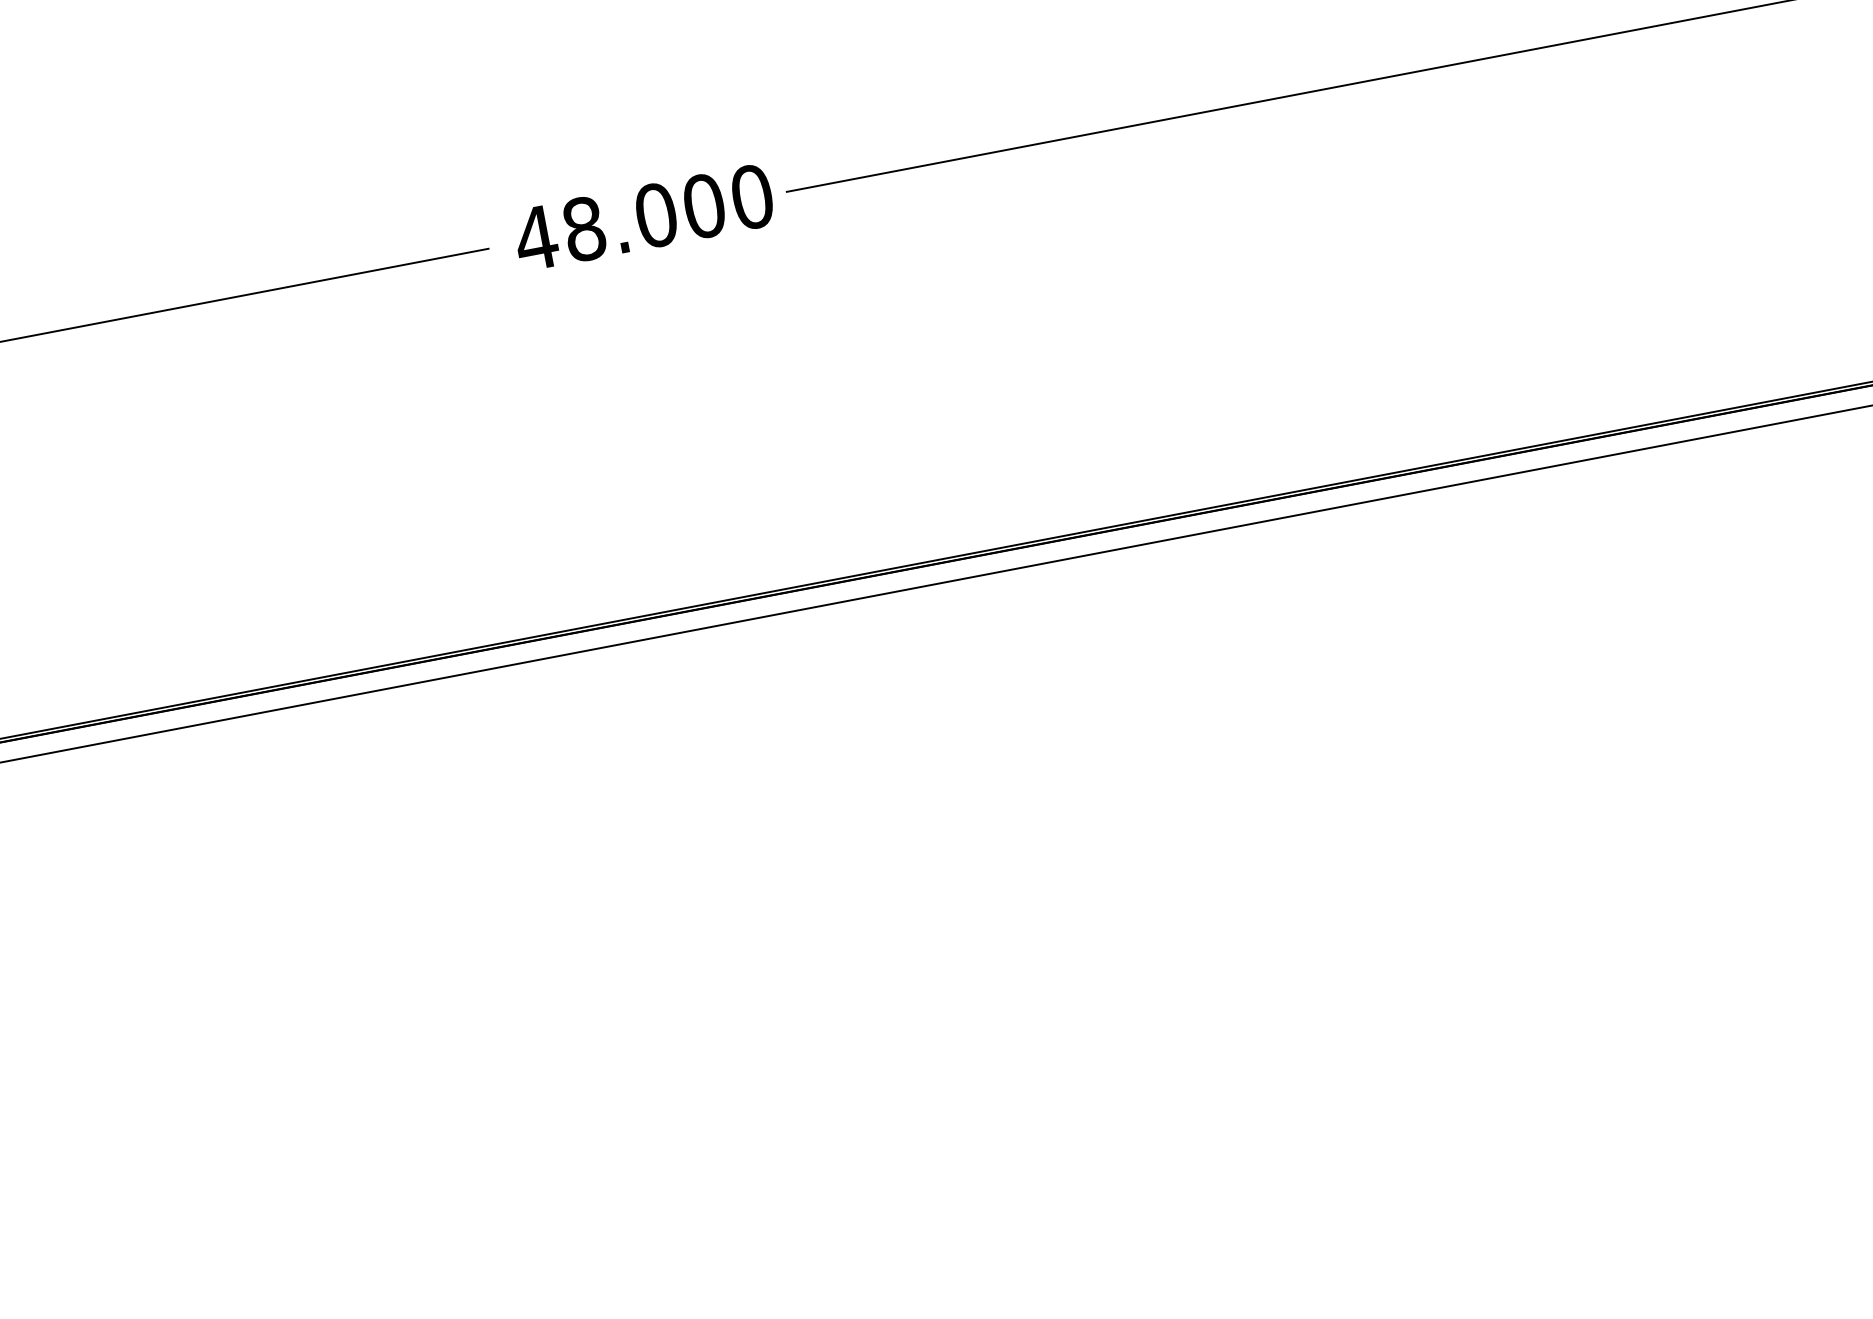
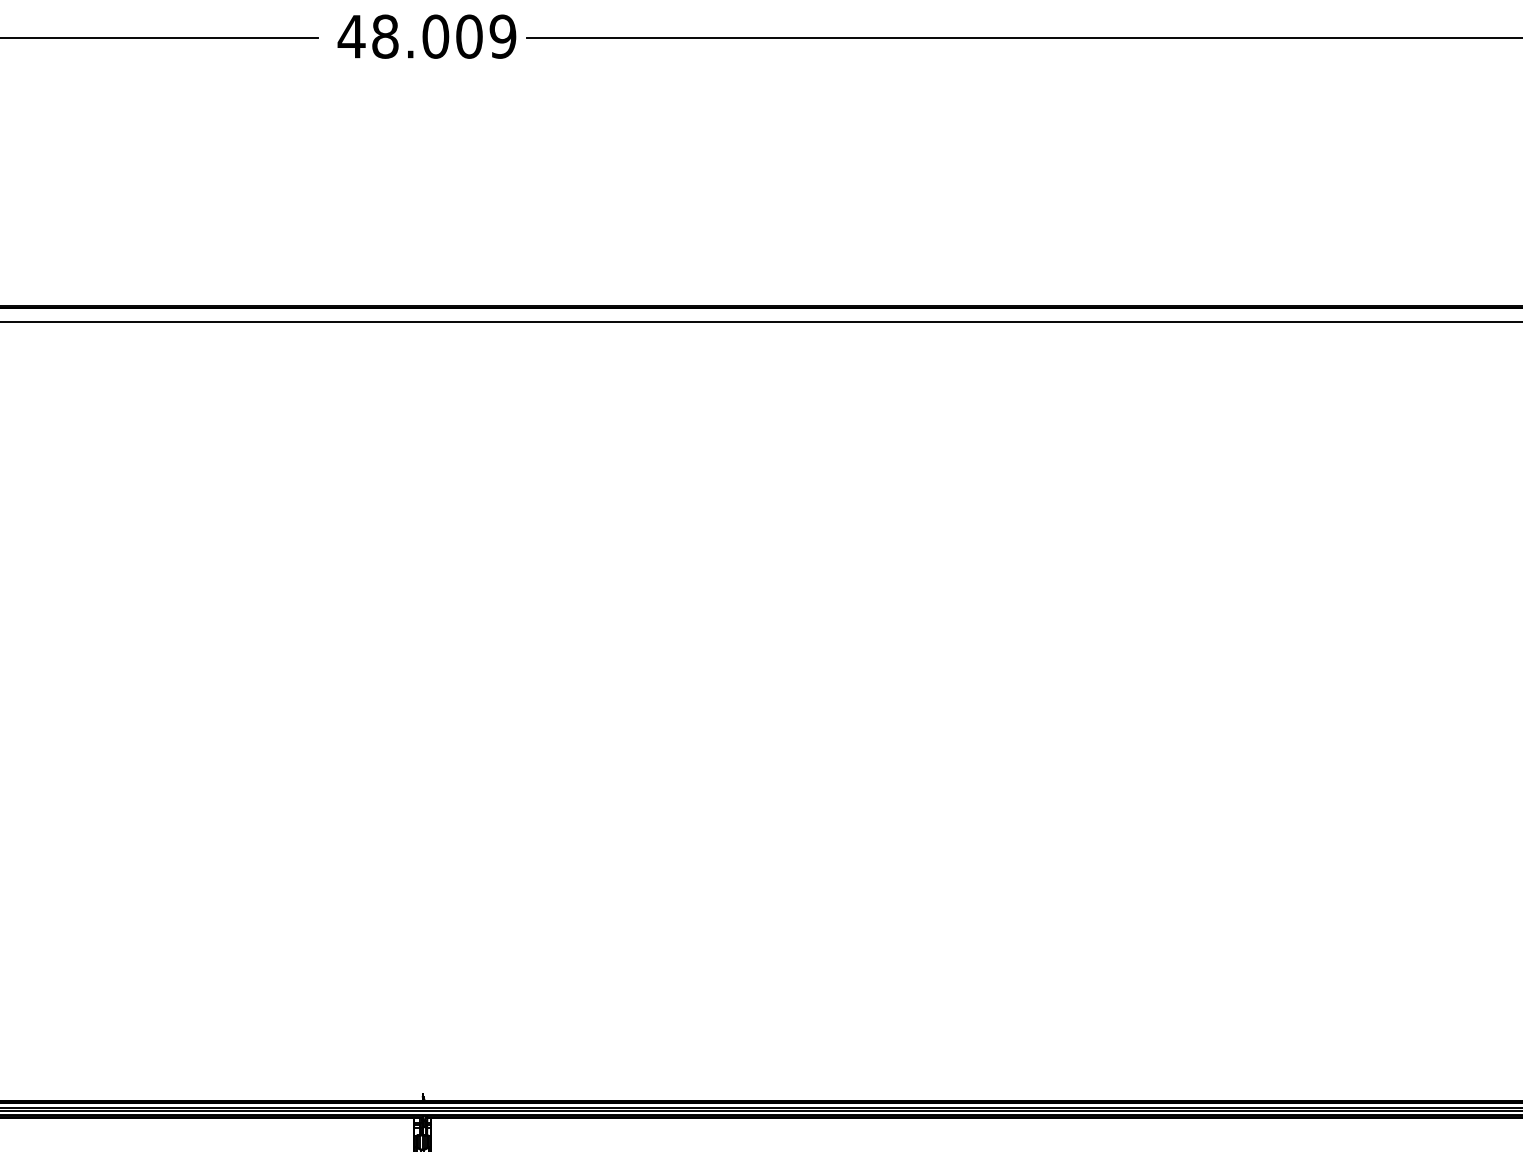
text: (751, 196) -> (502, 36), 48.000 -> 48.009

